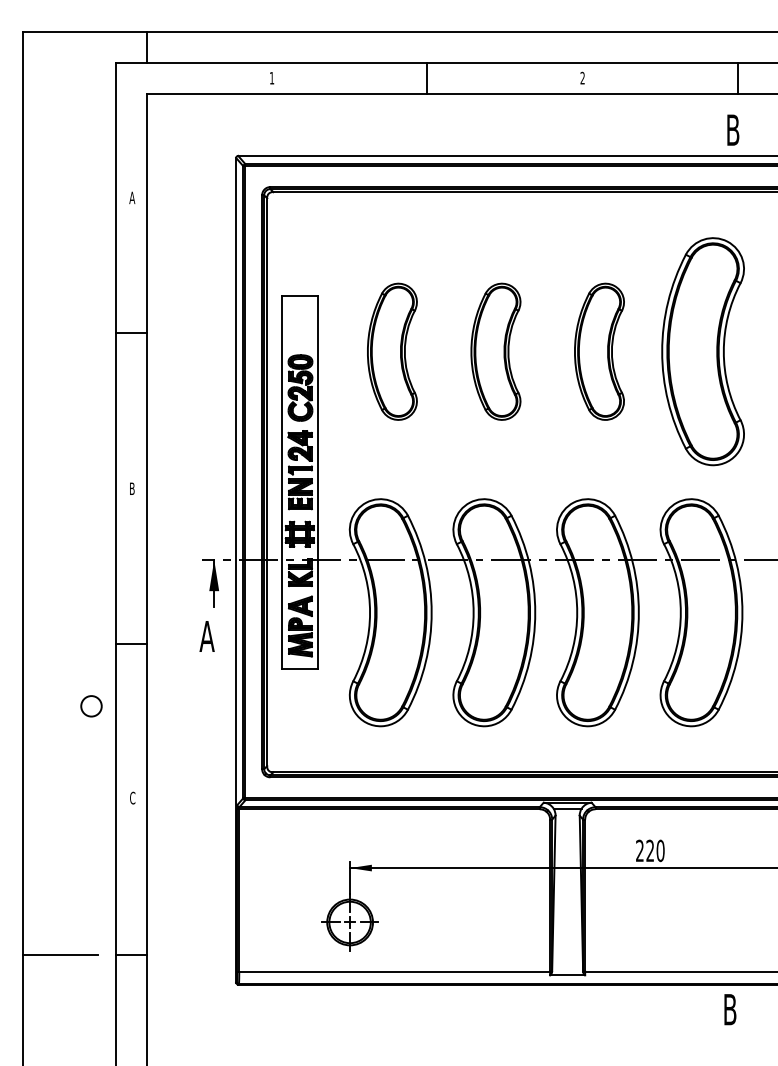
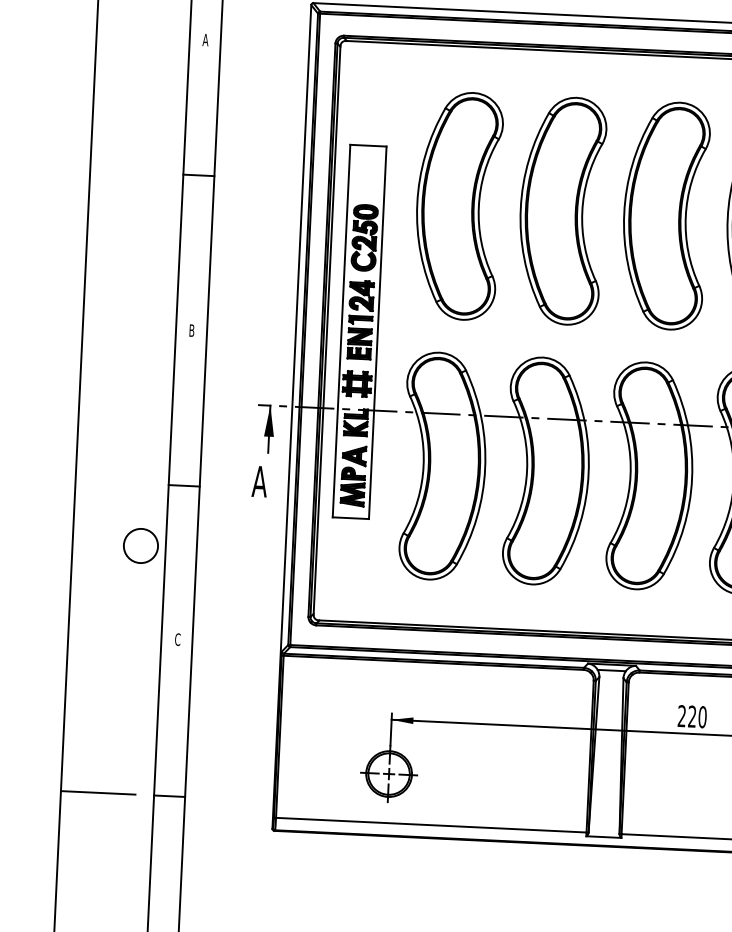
part: (392, 351) -> (458, 205), size x1.67
part: (495, 351) -> (561, 210), size x1.67
part: (599, 351) -> (665, 215), size x1.67
circle: (91, 706) -> (140, 546), size x1.67

